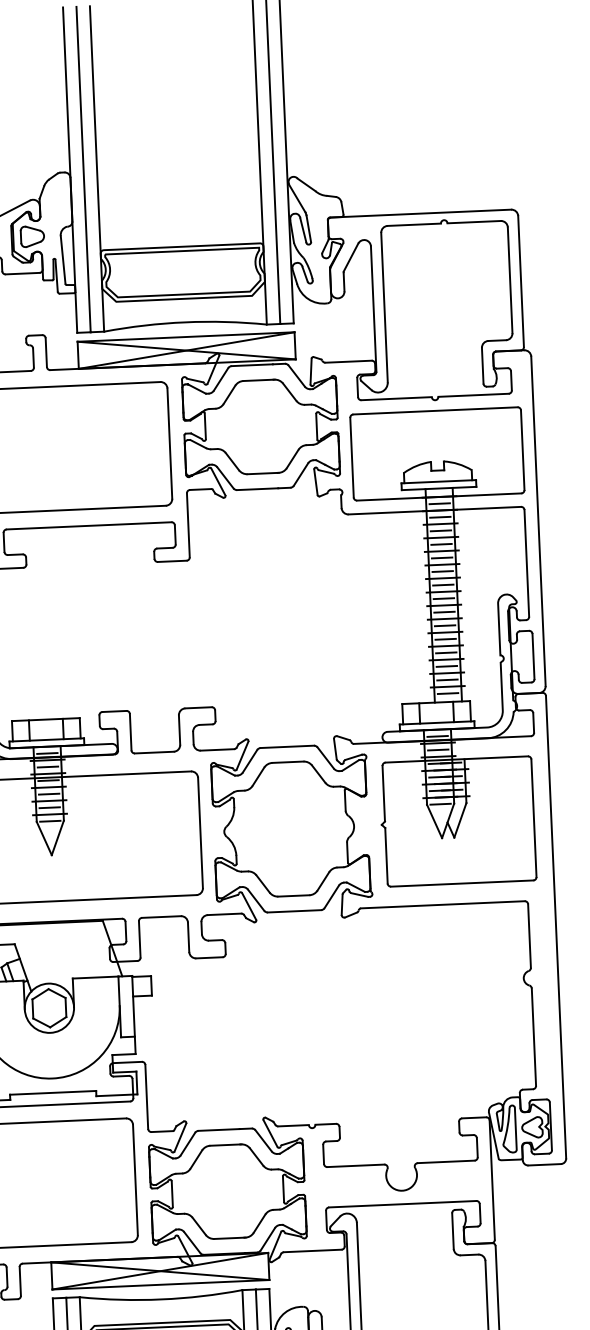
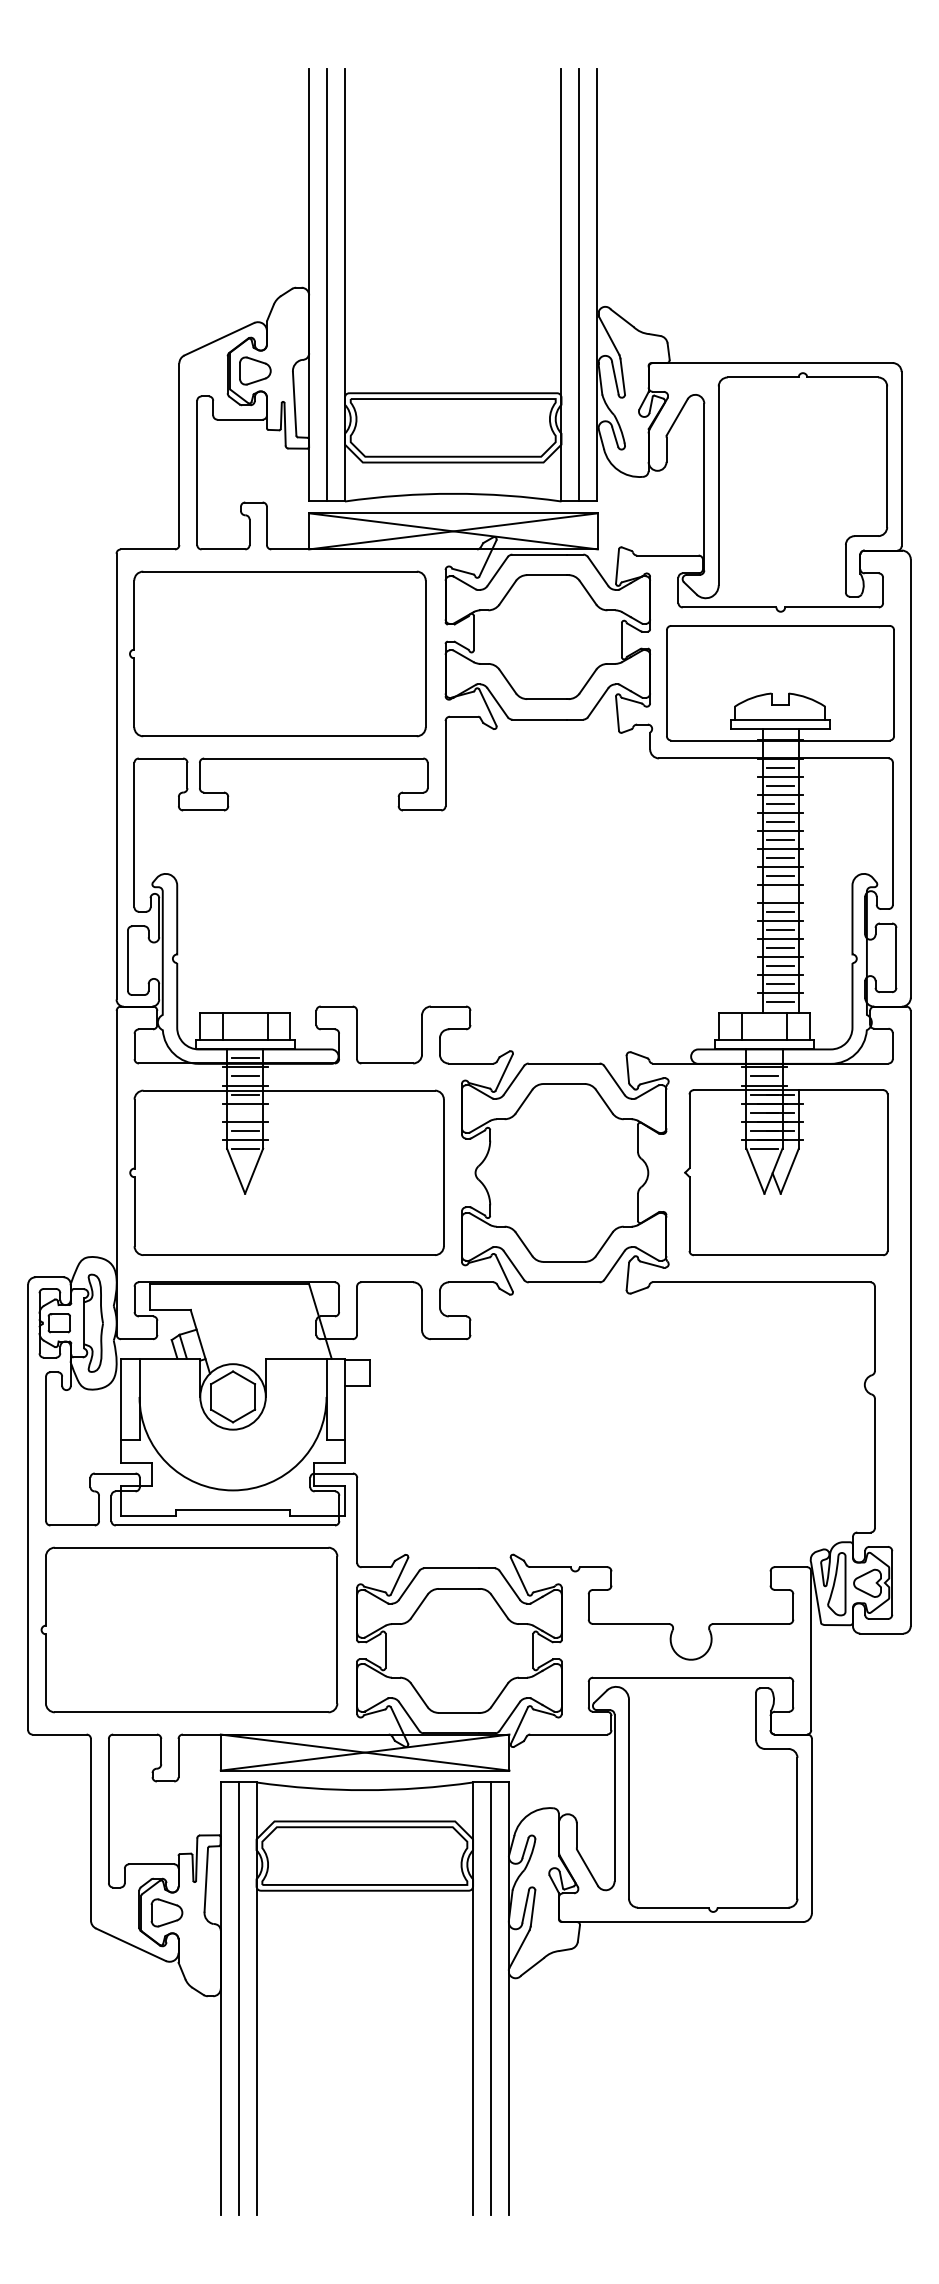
line: (439, 503) -> (780, 749), removed
line: (444, 611) -> (780, 893), removed
line: (437, 736) -> (764, 1058), removed
line: (48, 794) -> (244, 1112), removed

